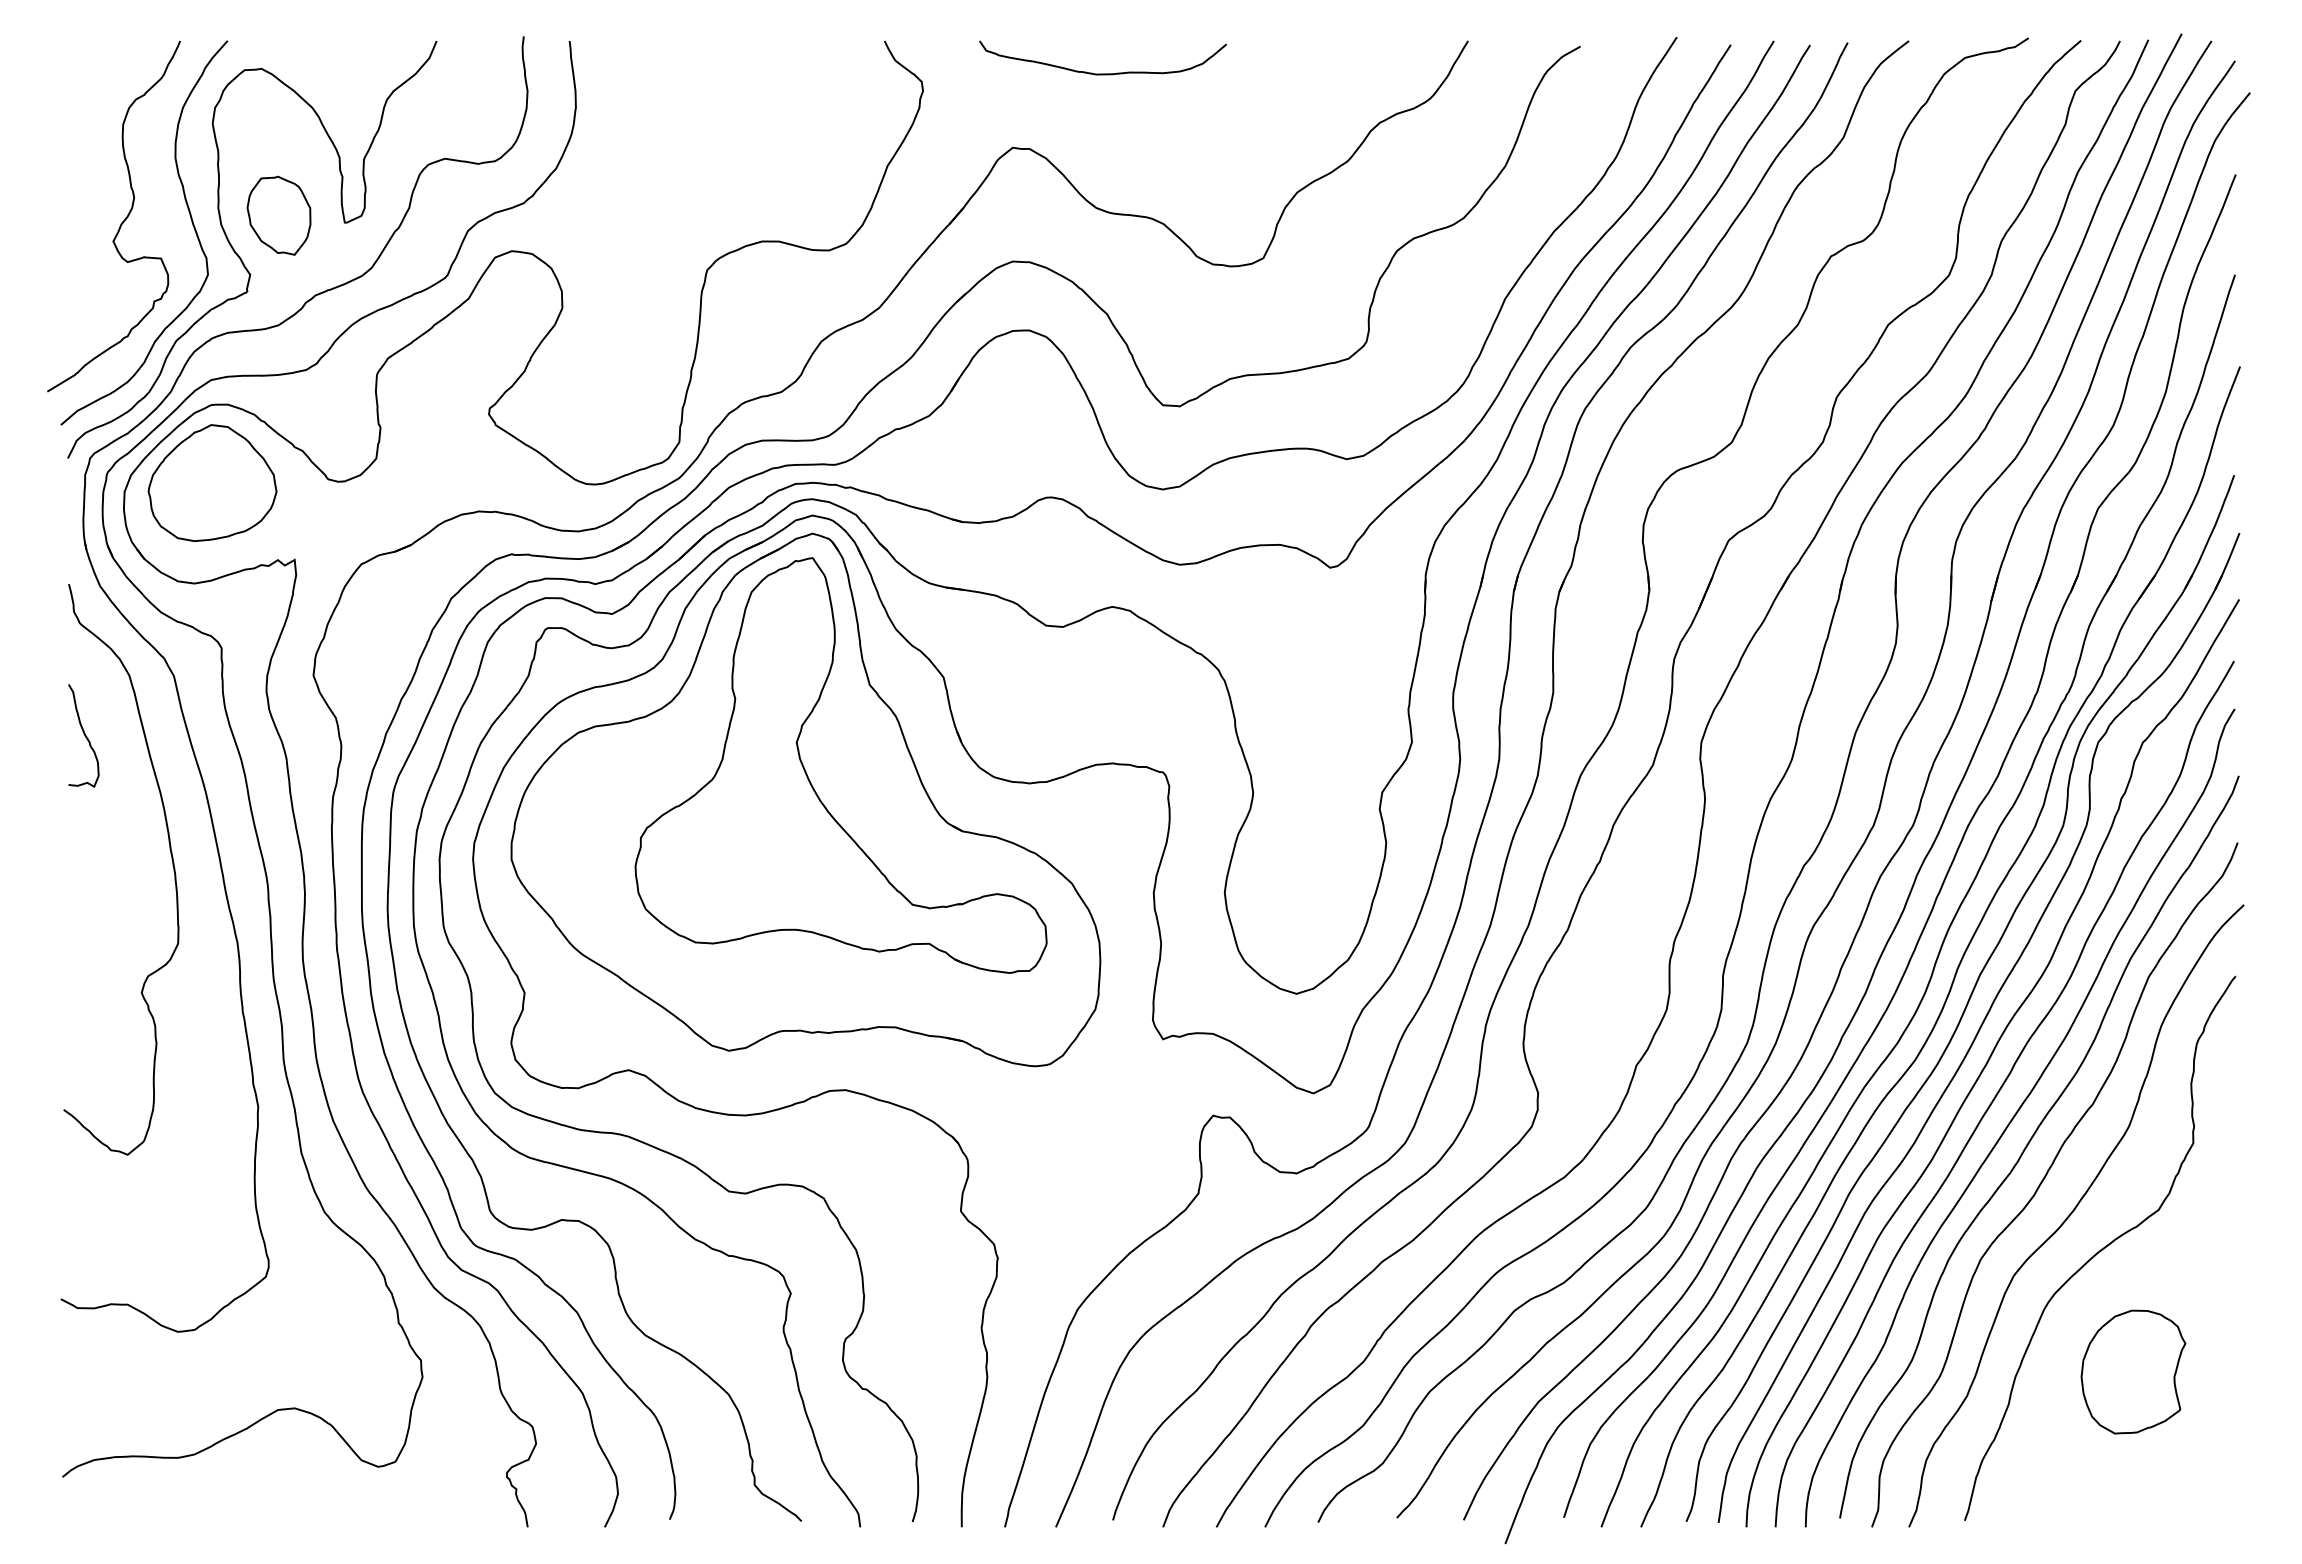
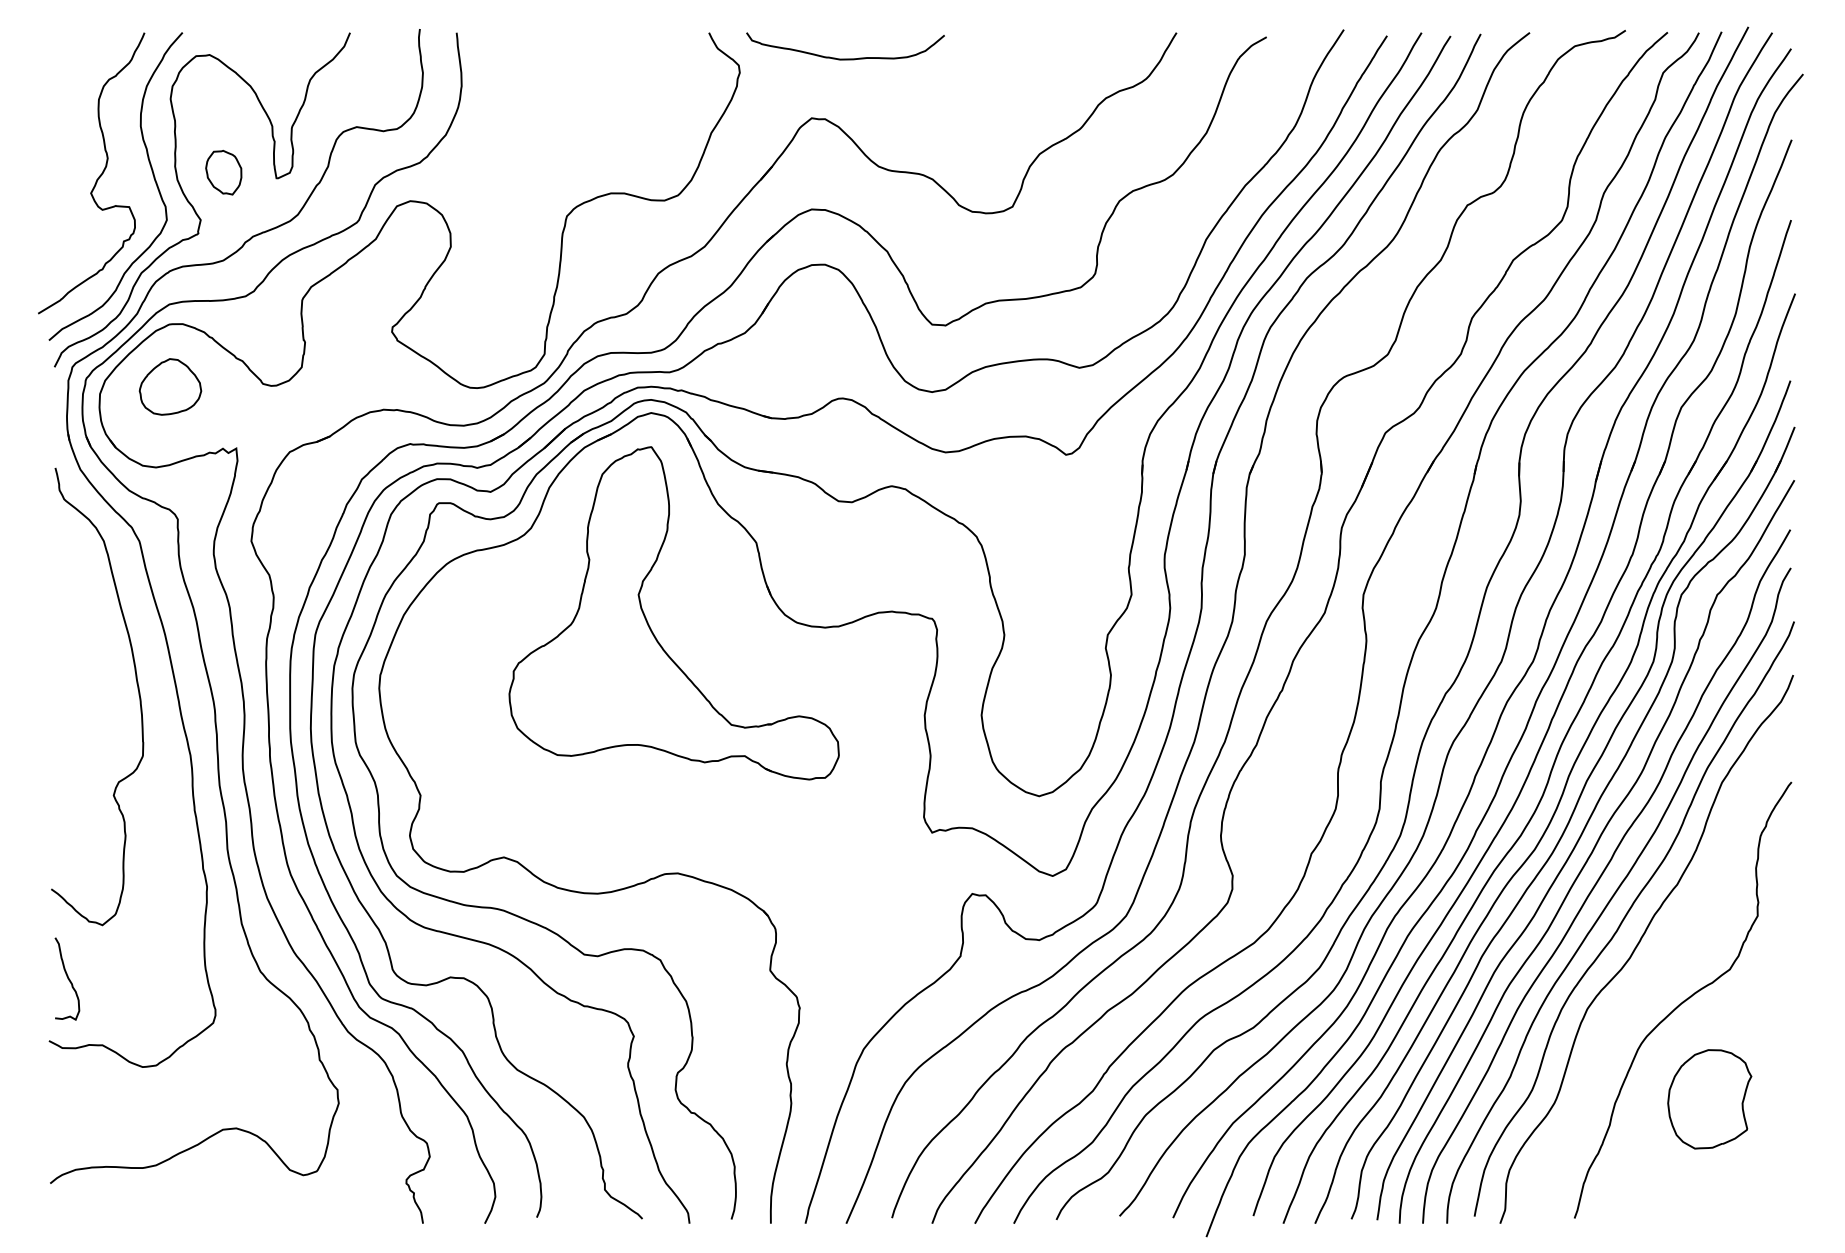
curve: (1102, 73) -> (845, 58), moved
part: (278, 215) -> (223, 172), size x0.7
part: (212, 482) -> (170, 386), size x0.6
curve: (83, 734) -> (67, 977), moved
part: (805, 799) -> (645, 640), removed
curve: (2073, 1212) -> (1661, 971), removed

